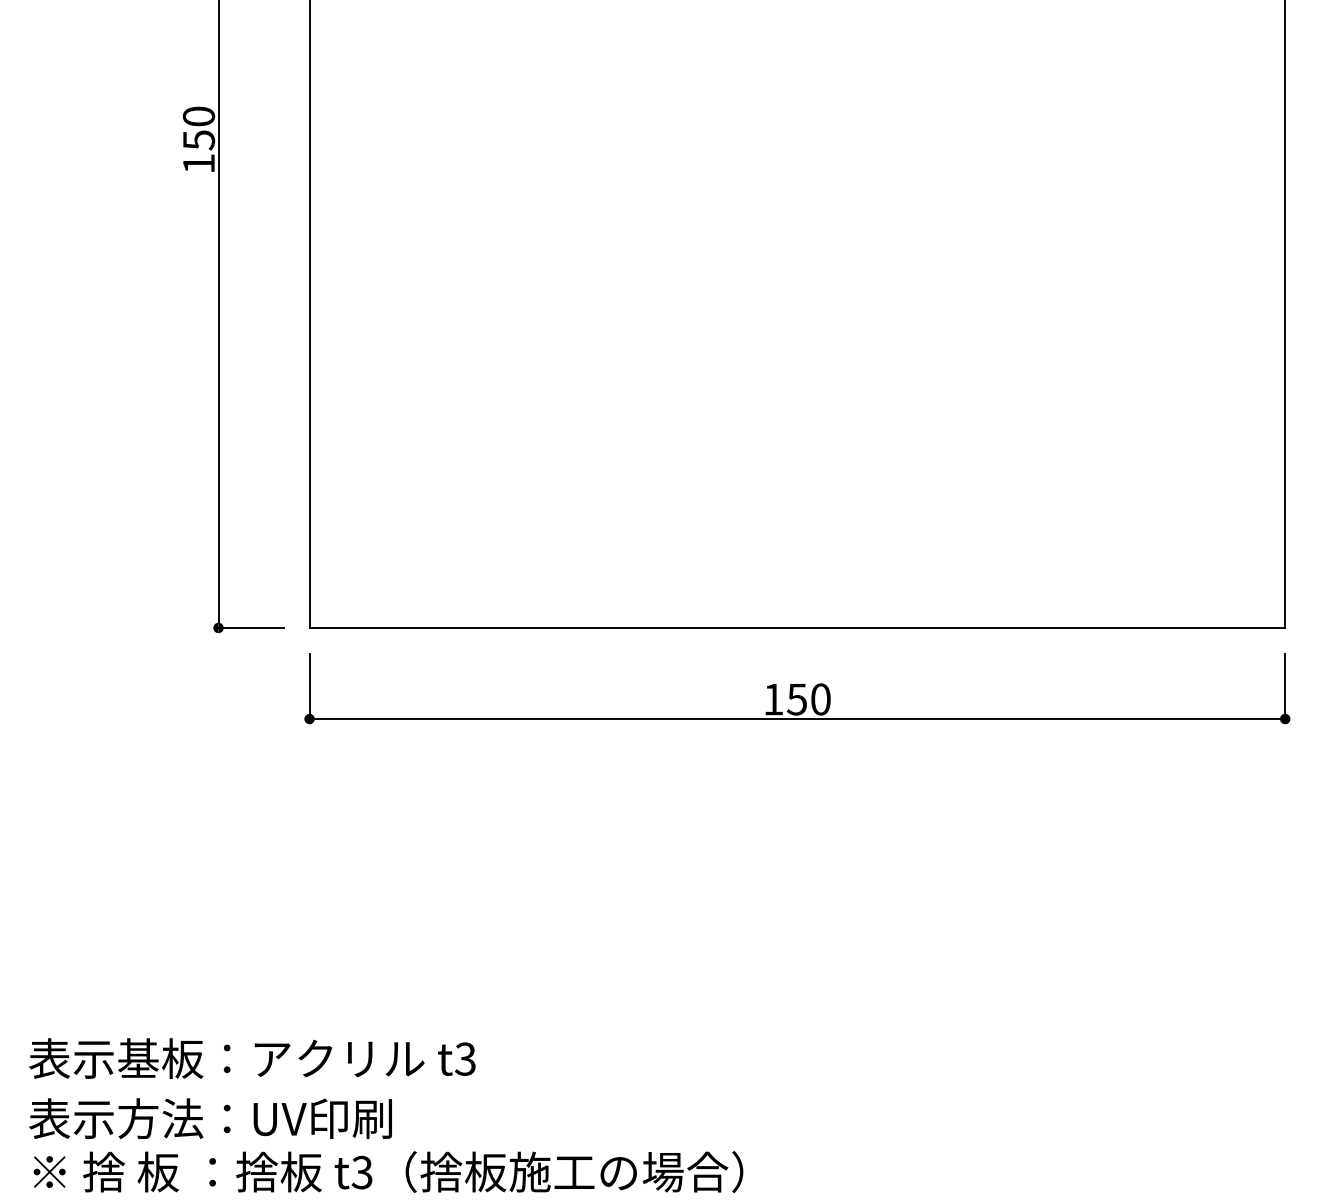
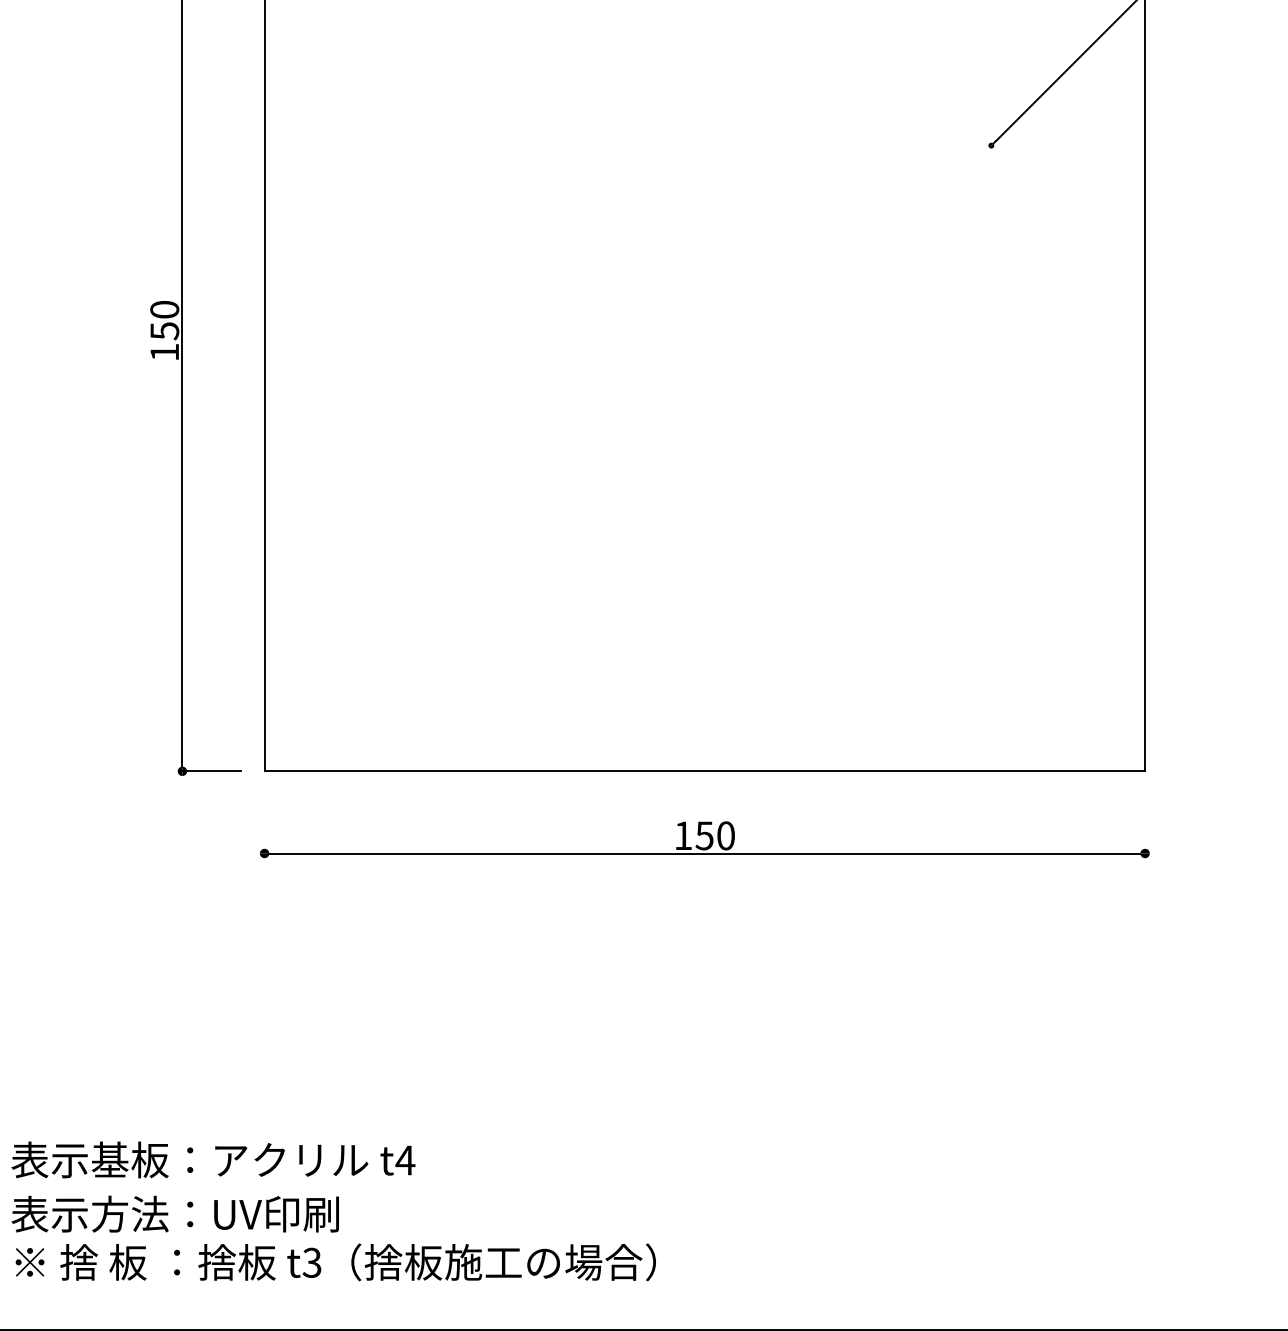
line: (309, 685) -> (264, 823), removed
line: (1285, 685) -> (1145, 823), removed
text: (465, 1059) -> (405, 1160), t3 -> t4

